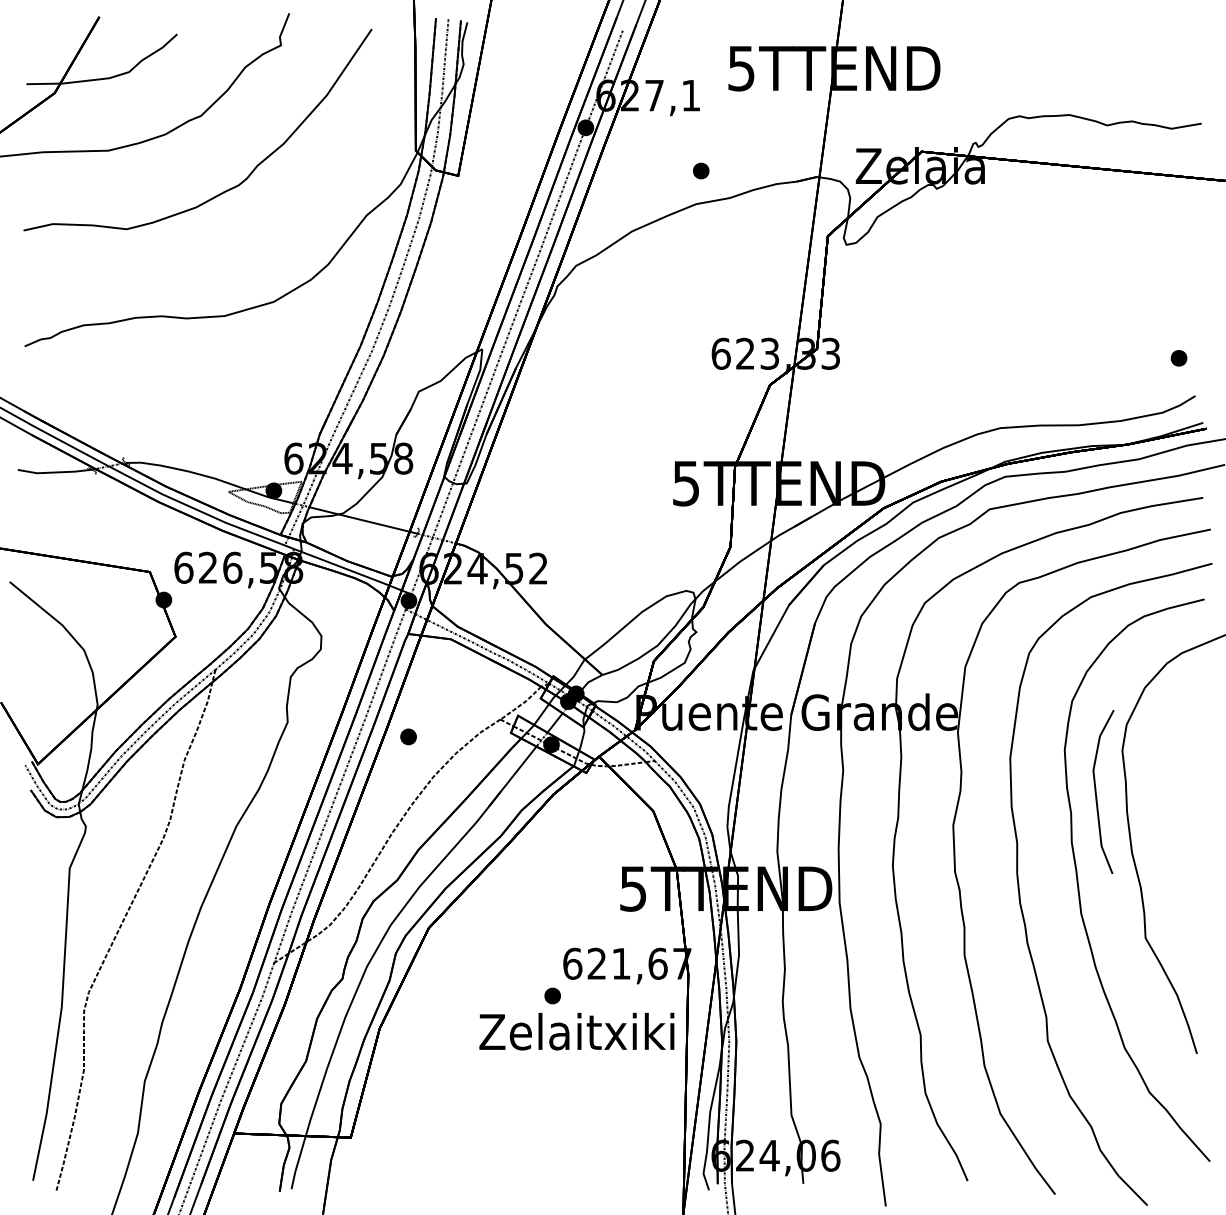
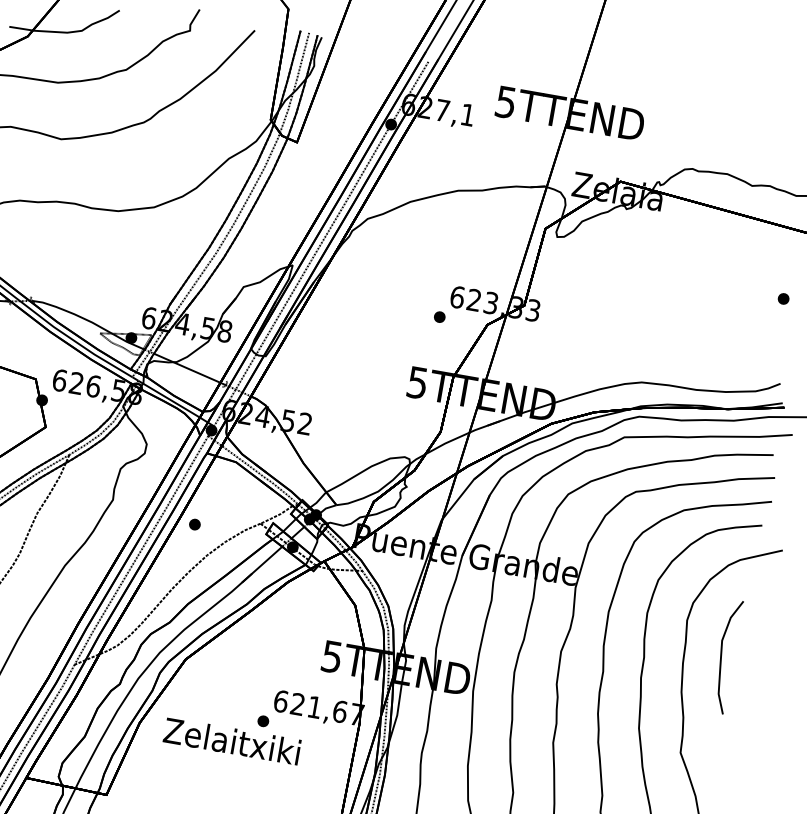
part: (701, 170) -> (440, 316), moved
part: (1178, 358) -> (783, 299), moved
curve: (1096, 791) -> (721, 655), moved
text: (576, 1031) -> (231, 741), moved

